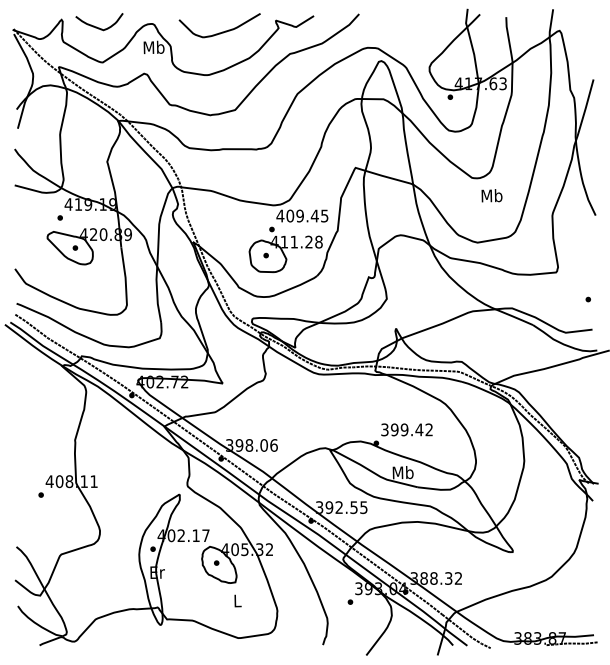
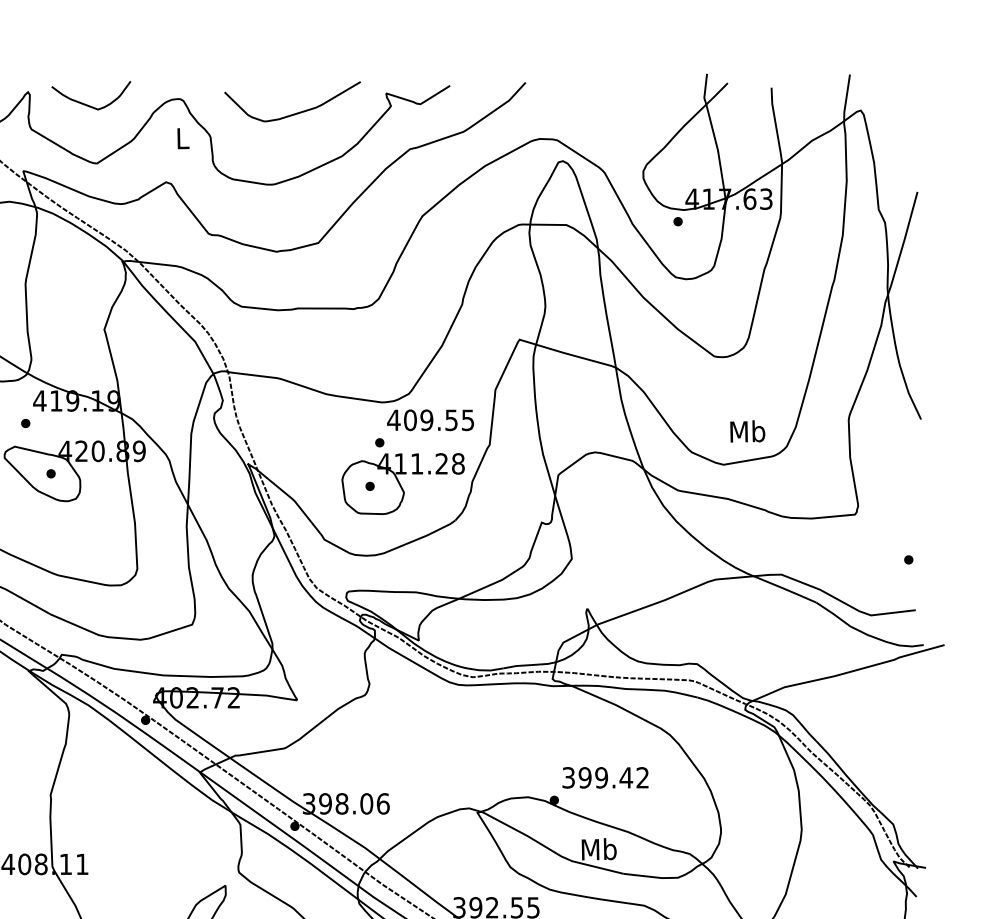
text: (153, 47) -> (181, 138), Mb -> L
text: (491, 195) -> (746, 431), moved
text: (314, 215) -> (450, 419), 409.45 -> 409.55

